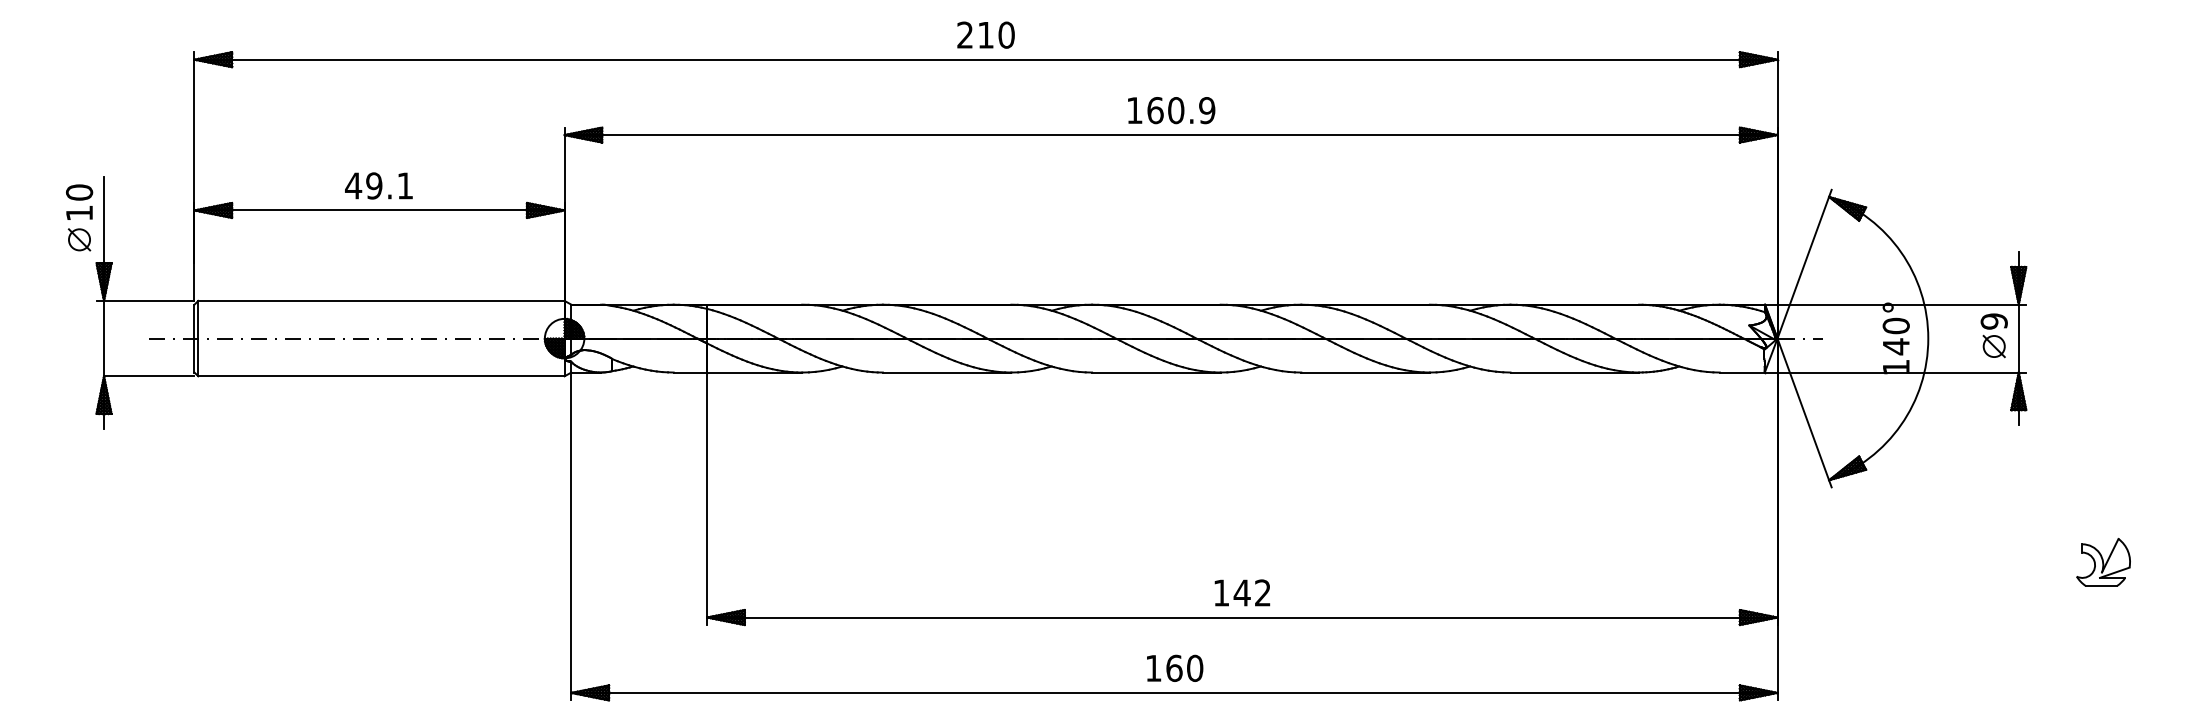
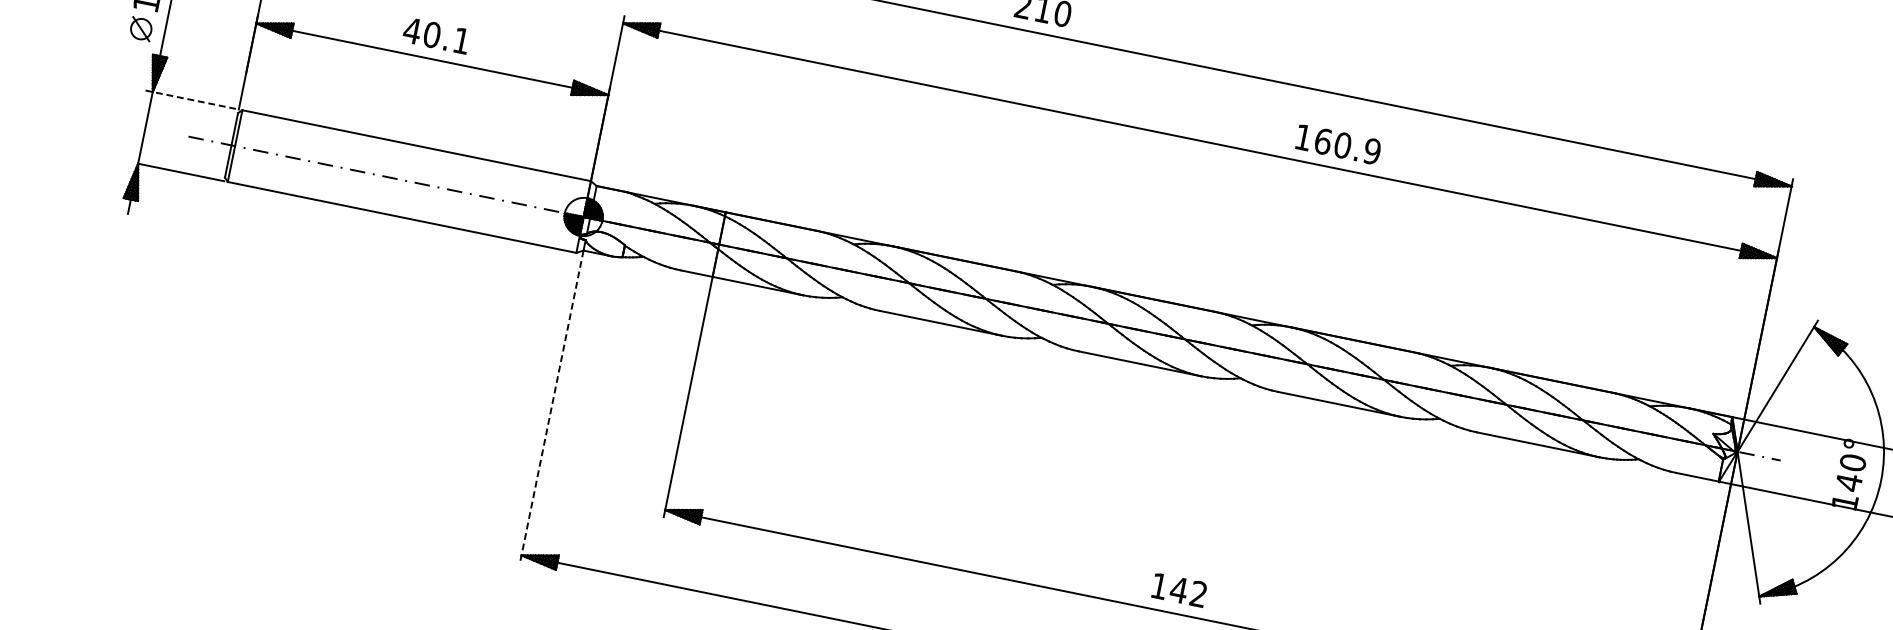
text: (1171, 110) -> (1338, 144), moved
text: (374, 185) -> (432, 34), 49.1 -> 40.1
line: (145, 300) -> (192, 99), solid -> dashed
line: (571, 536) -> (551, 406), solid -> dashed

